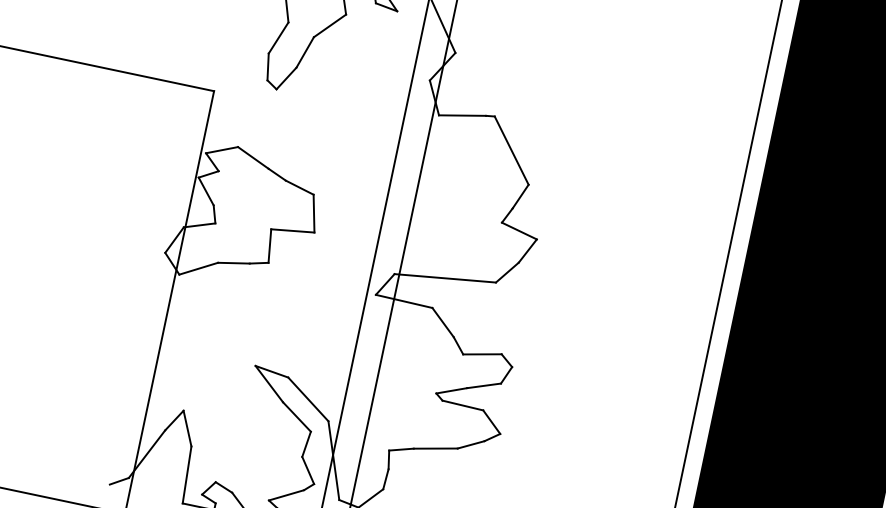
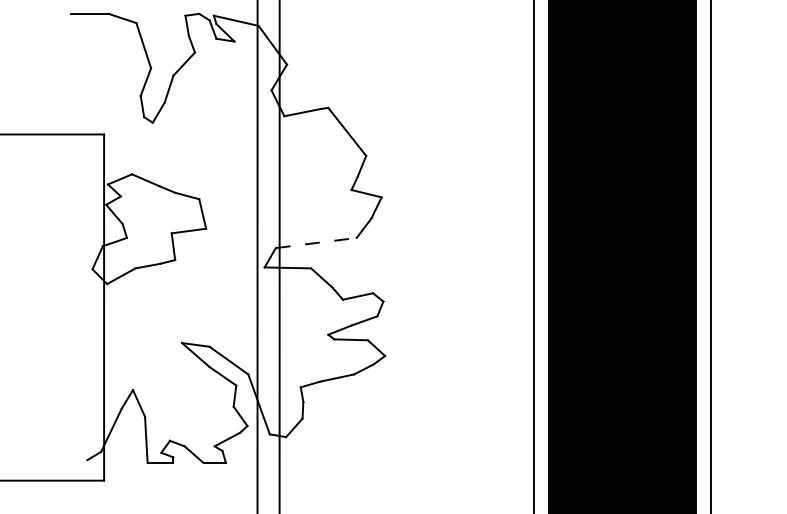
line: (445, 278) -> (316, 243), solid -> dashed

